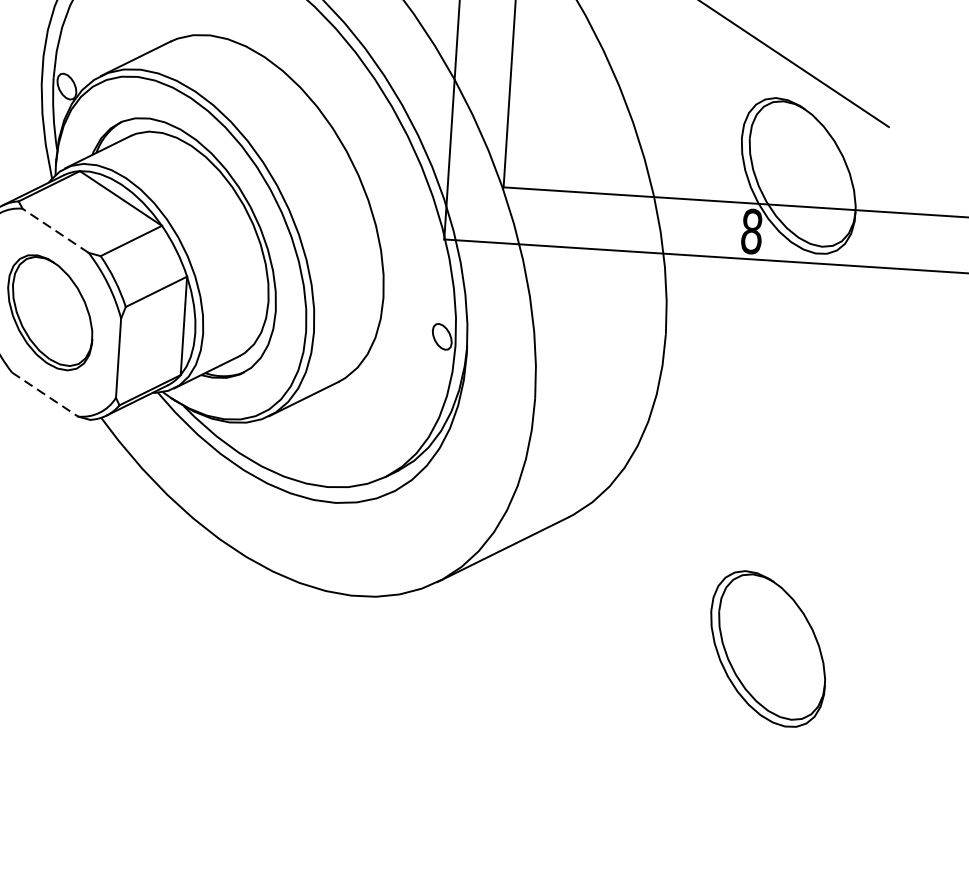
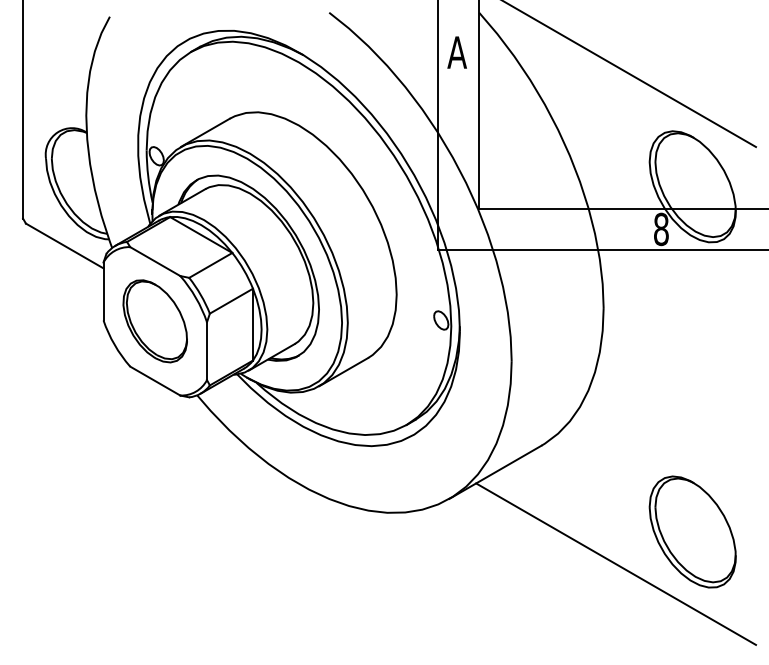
line: (55, 230) -> (155, 261), dashed -> solid
line: (45, 395) -> (155, 381), dashed -> solid
line: (660, 685) -> (616, 563), added

